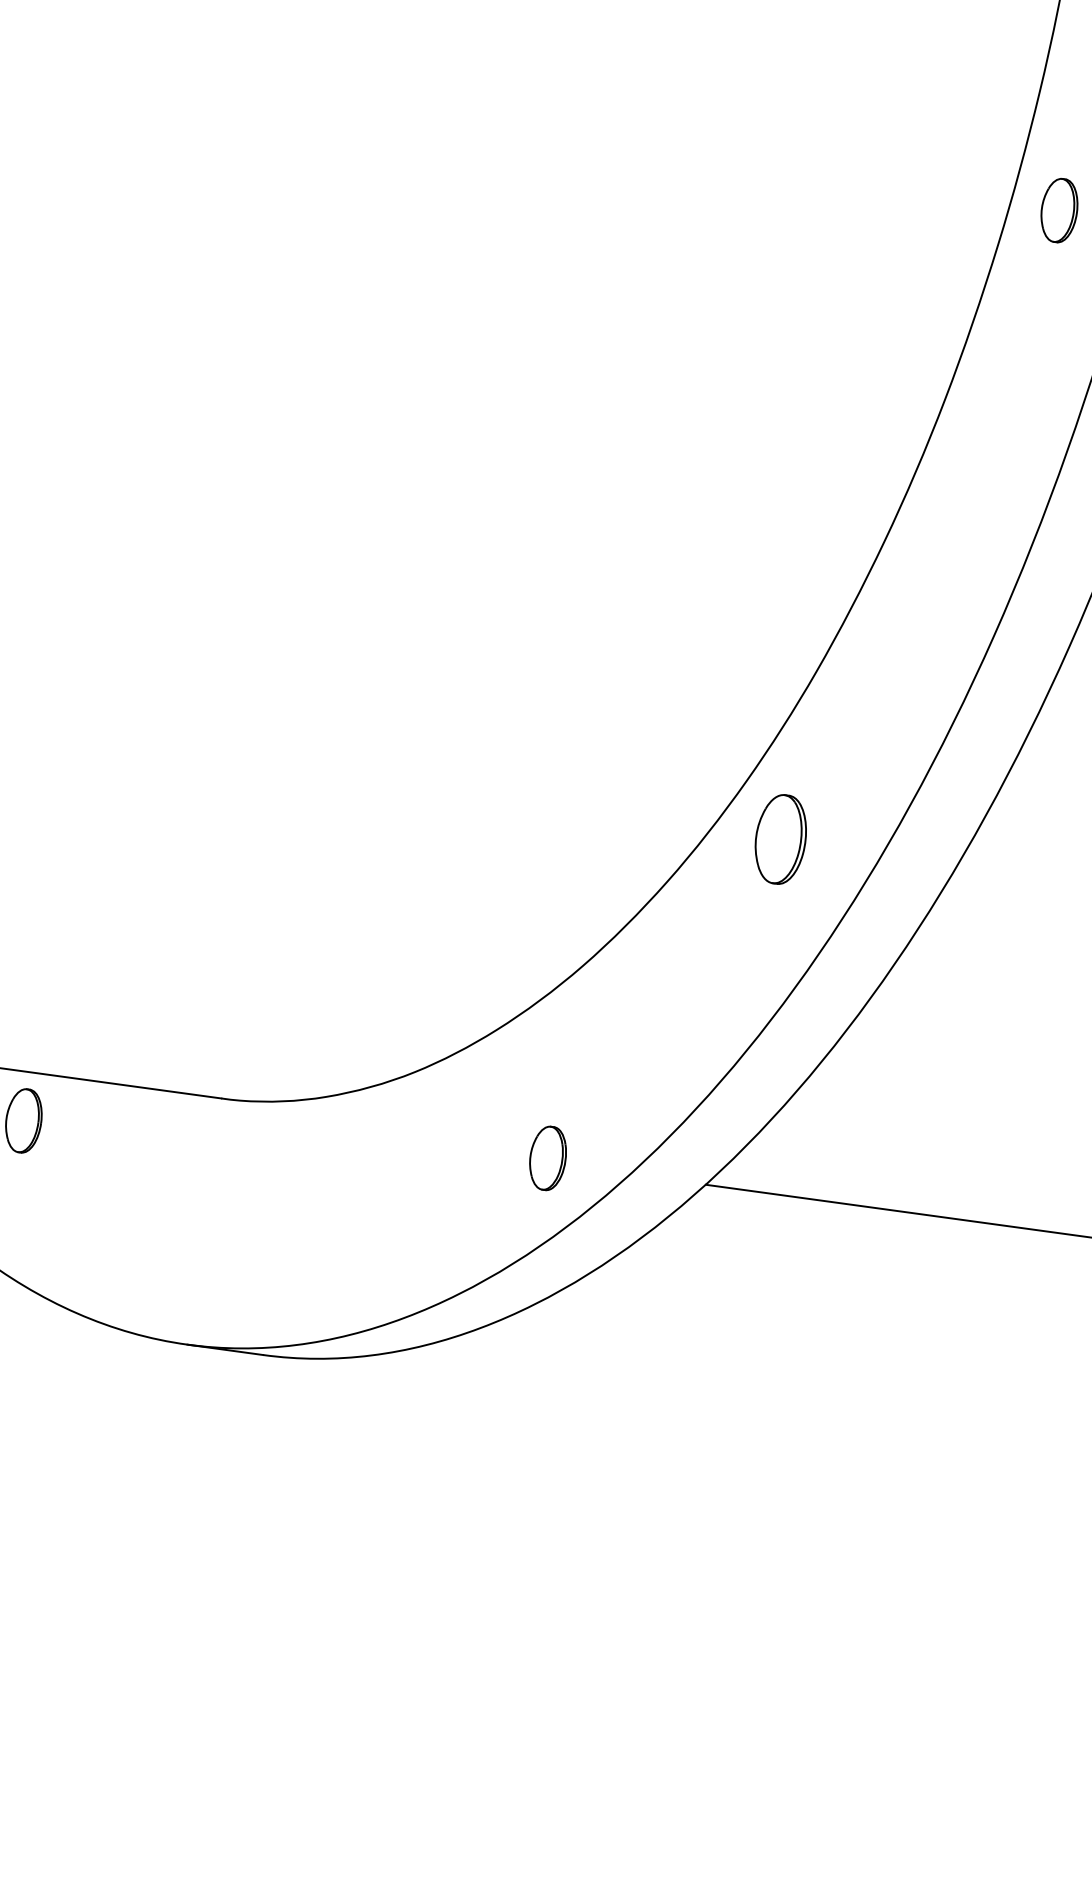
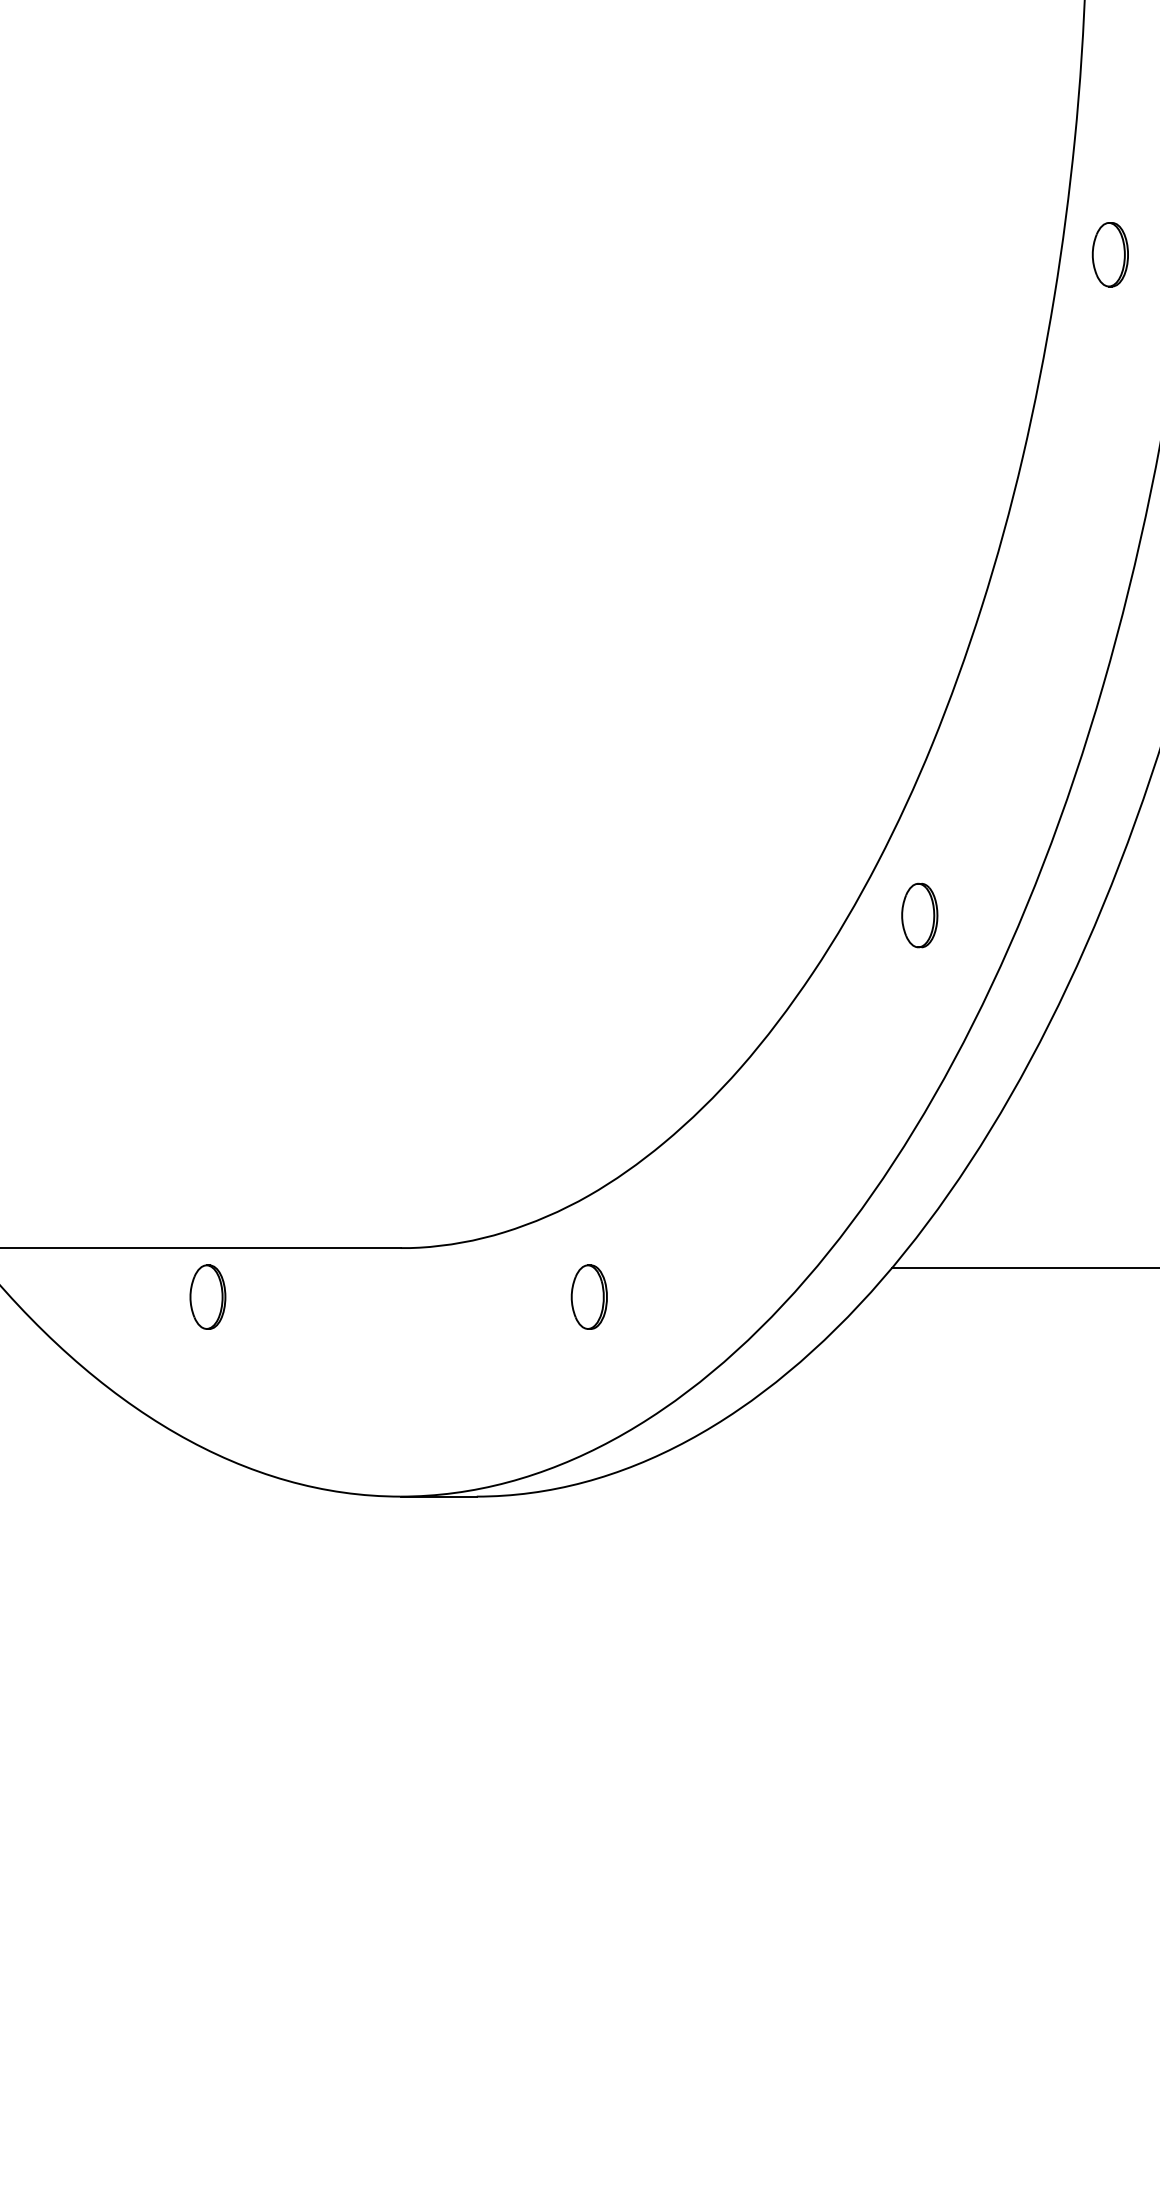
part: (780, 839) -> (919, 915), size x0.71
part: (547, 1157) -> (588, 1296), moved

